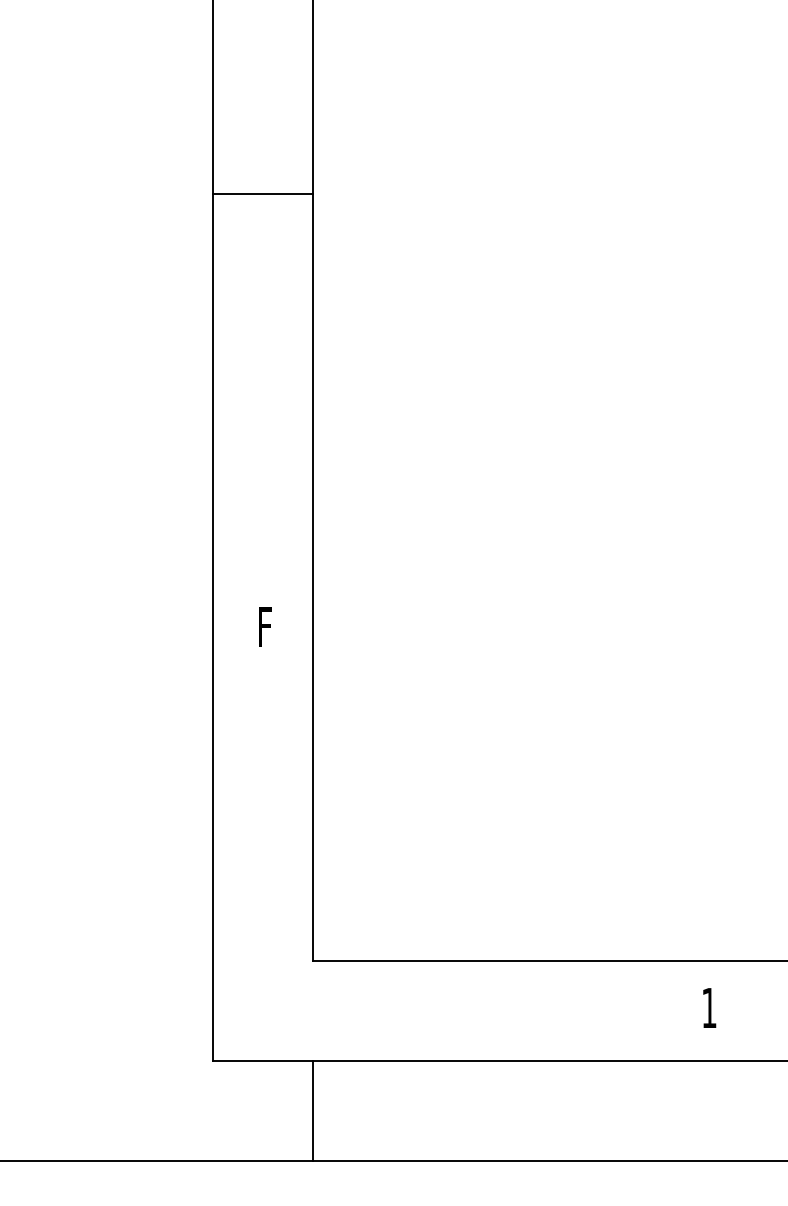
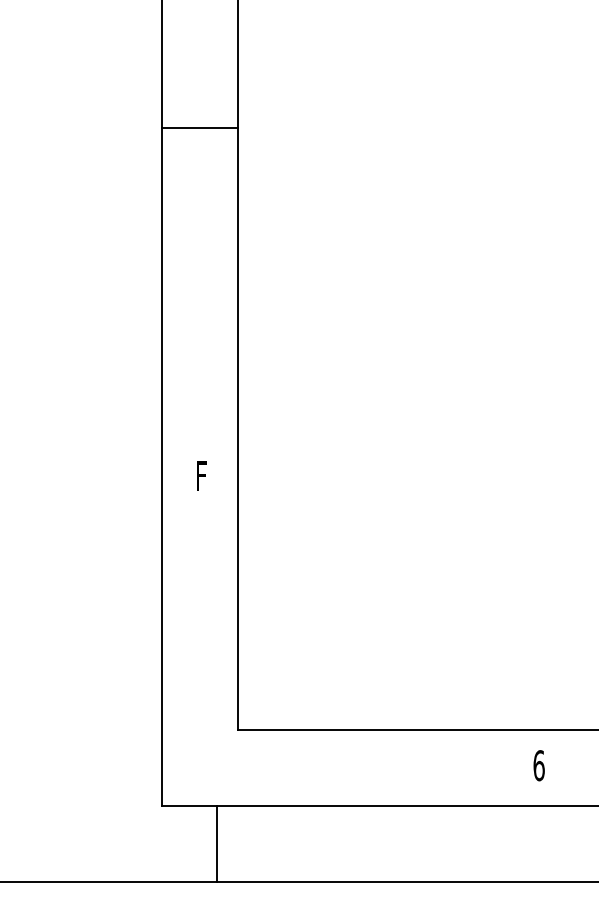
line: (262, 194) -> (199, 127), moved
text: (709, 1007) -> (539, 765), 1 -> 6
line: (312, 1110) -> (216, 843), moved

